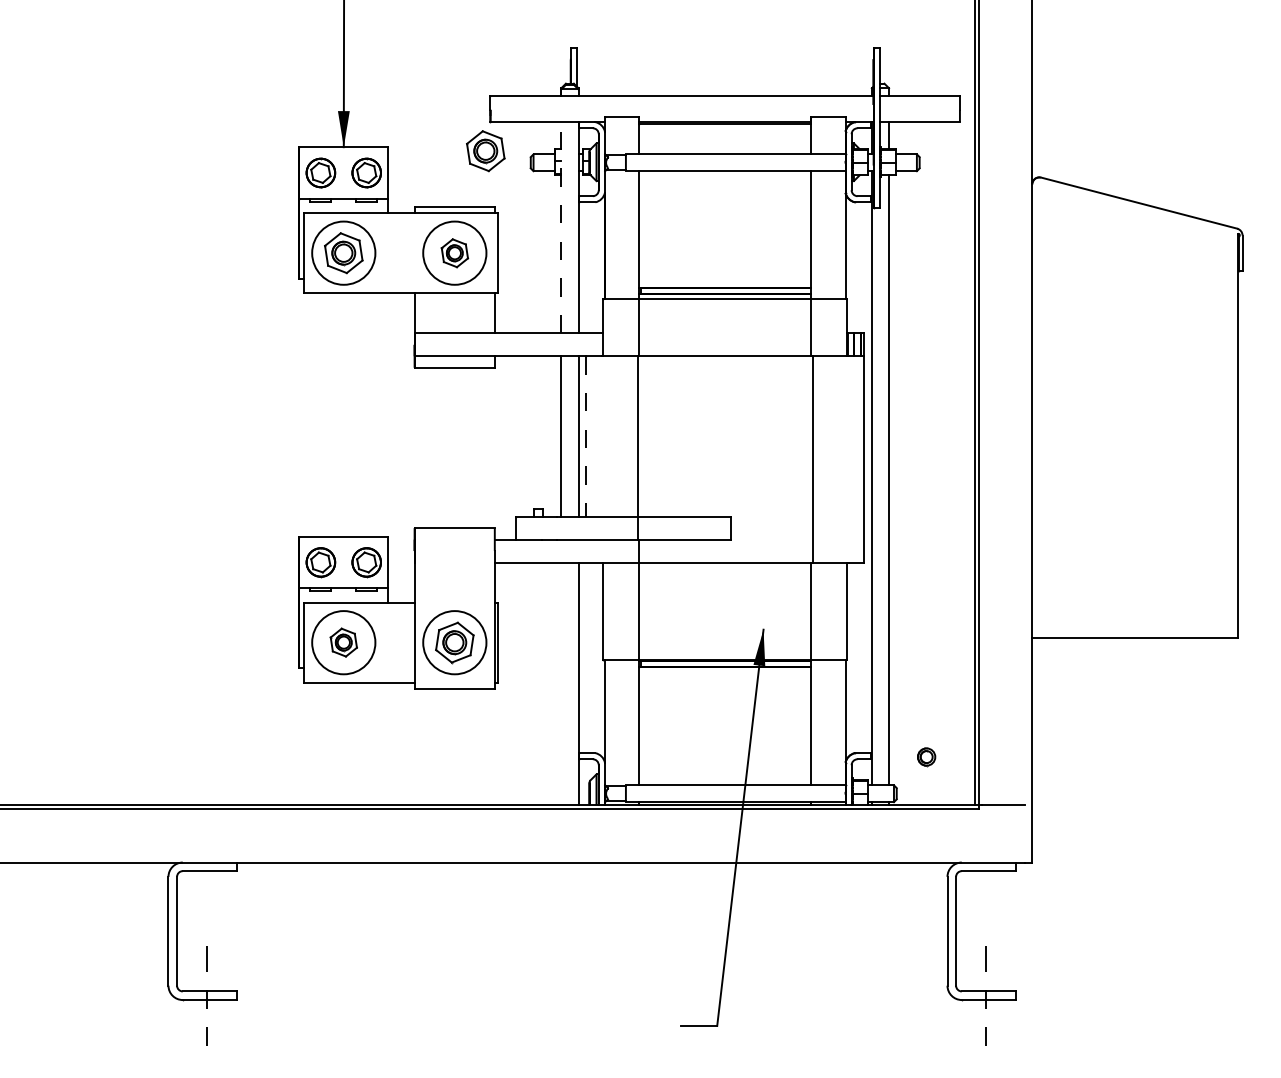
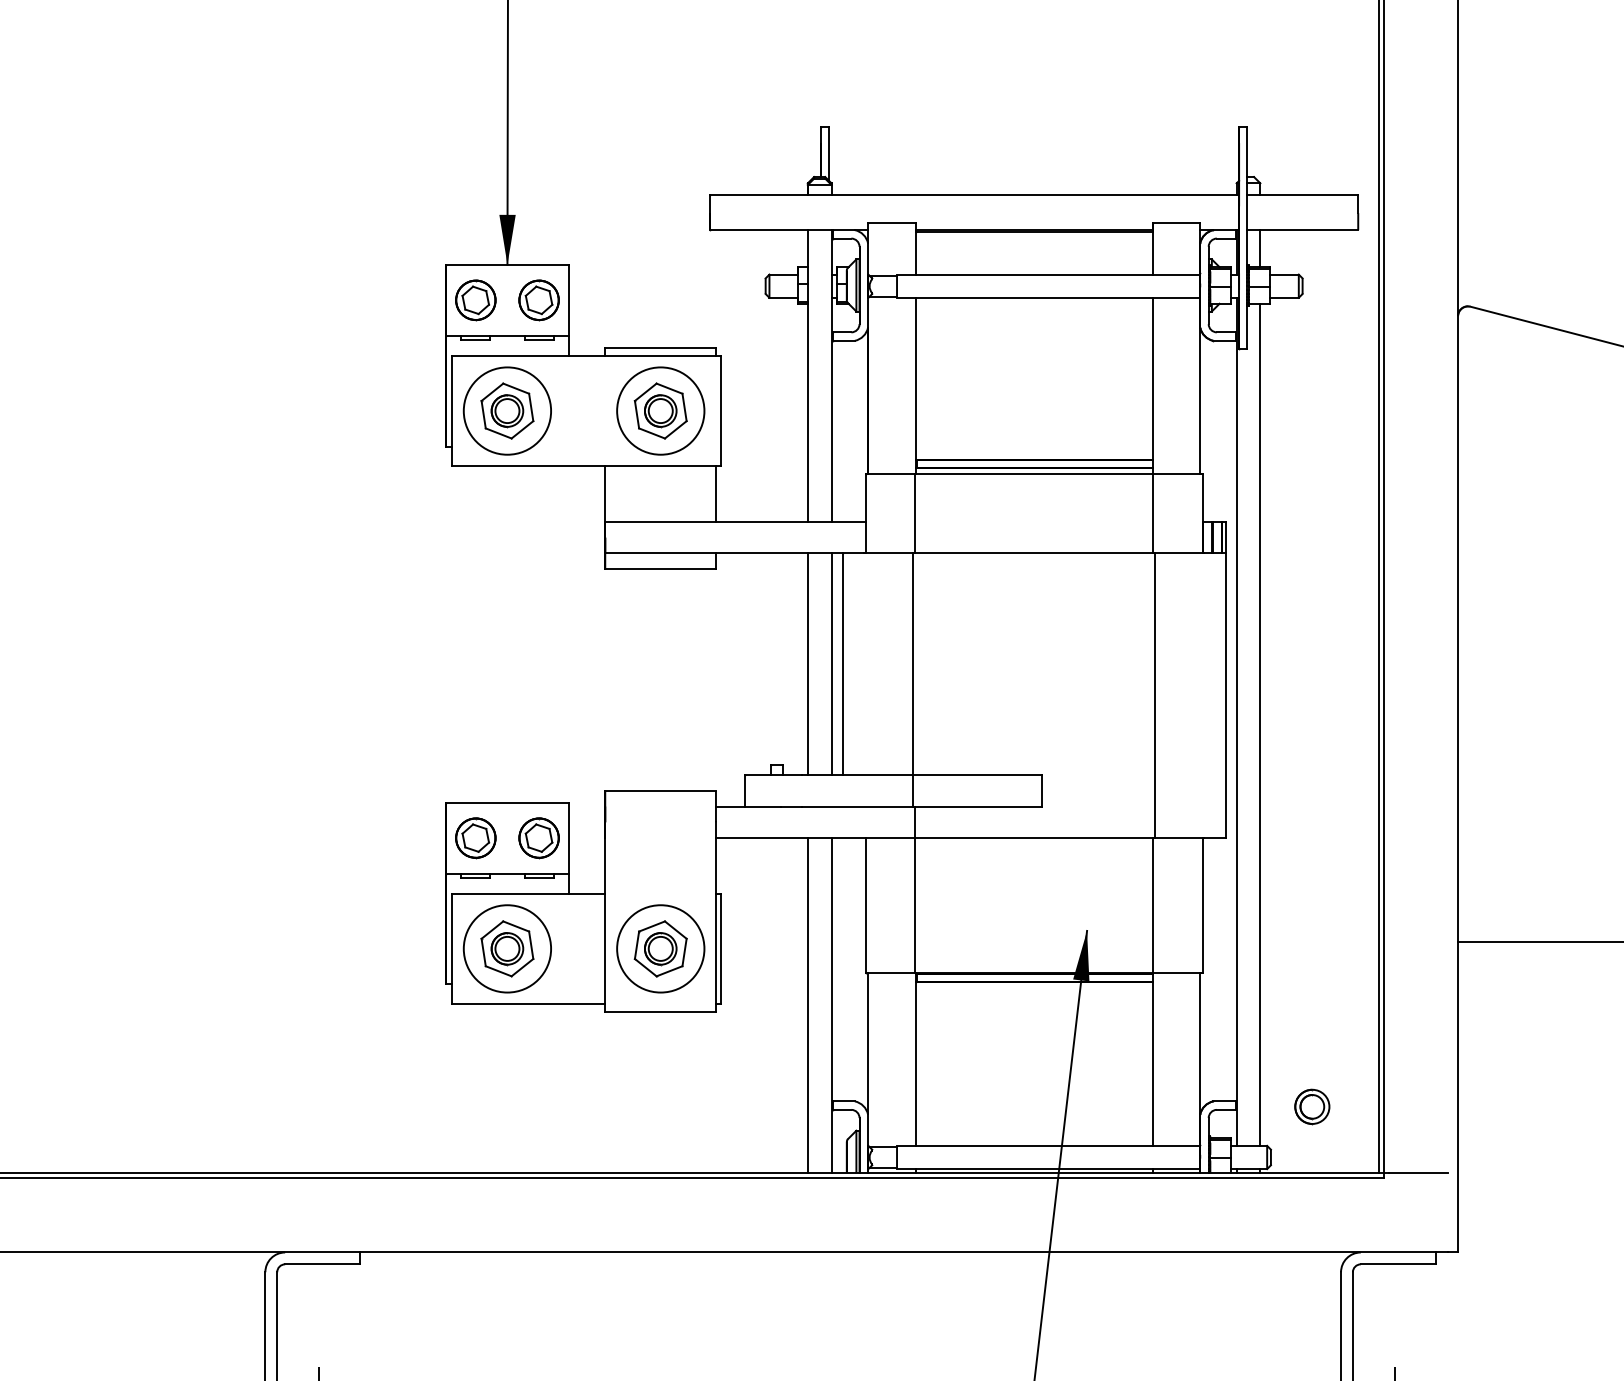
part: (485, 151) -> (703, 270), removed
line: (561, 227) -> (808, 375), dashed -> solid
part: (454, 253) -> (660, 411), size x1.43
line: (586, 436) -> (842, 664), dashed -> solid
part: (343, 642) -> (507, 948), size x1.43
line: (561, 683) -> (808, 1005), added
part: (926, 756) -> (1312, 1106), size x1.43

